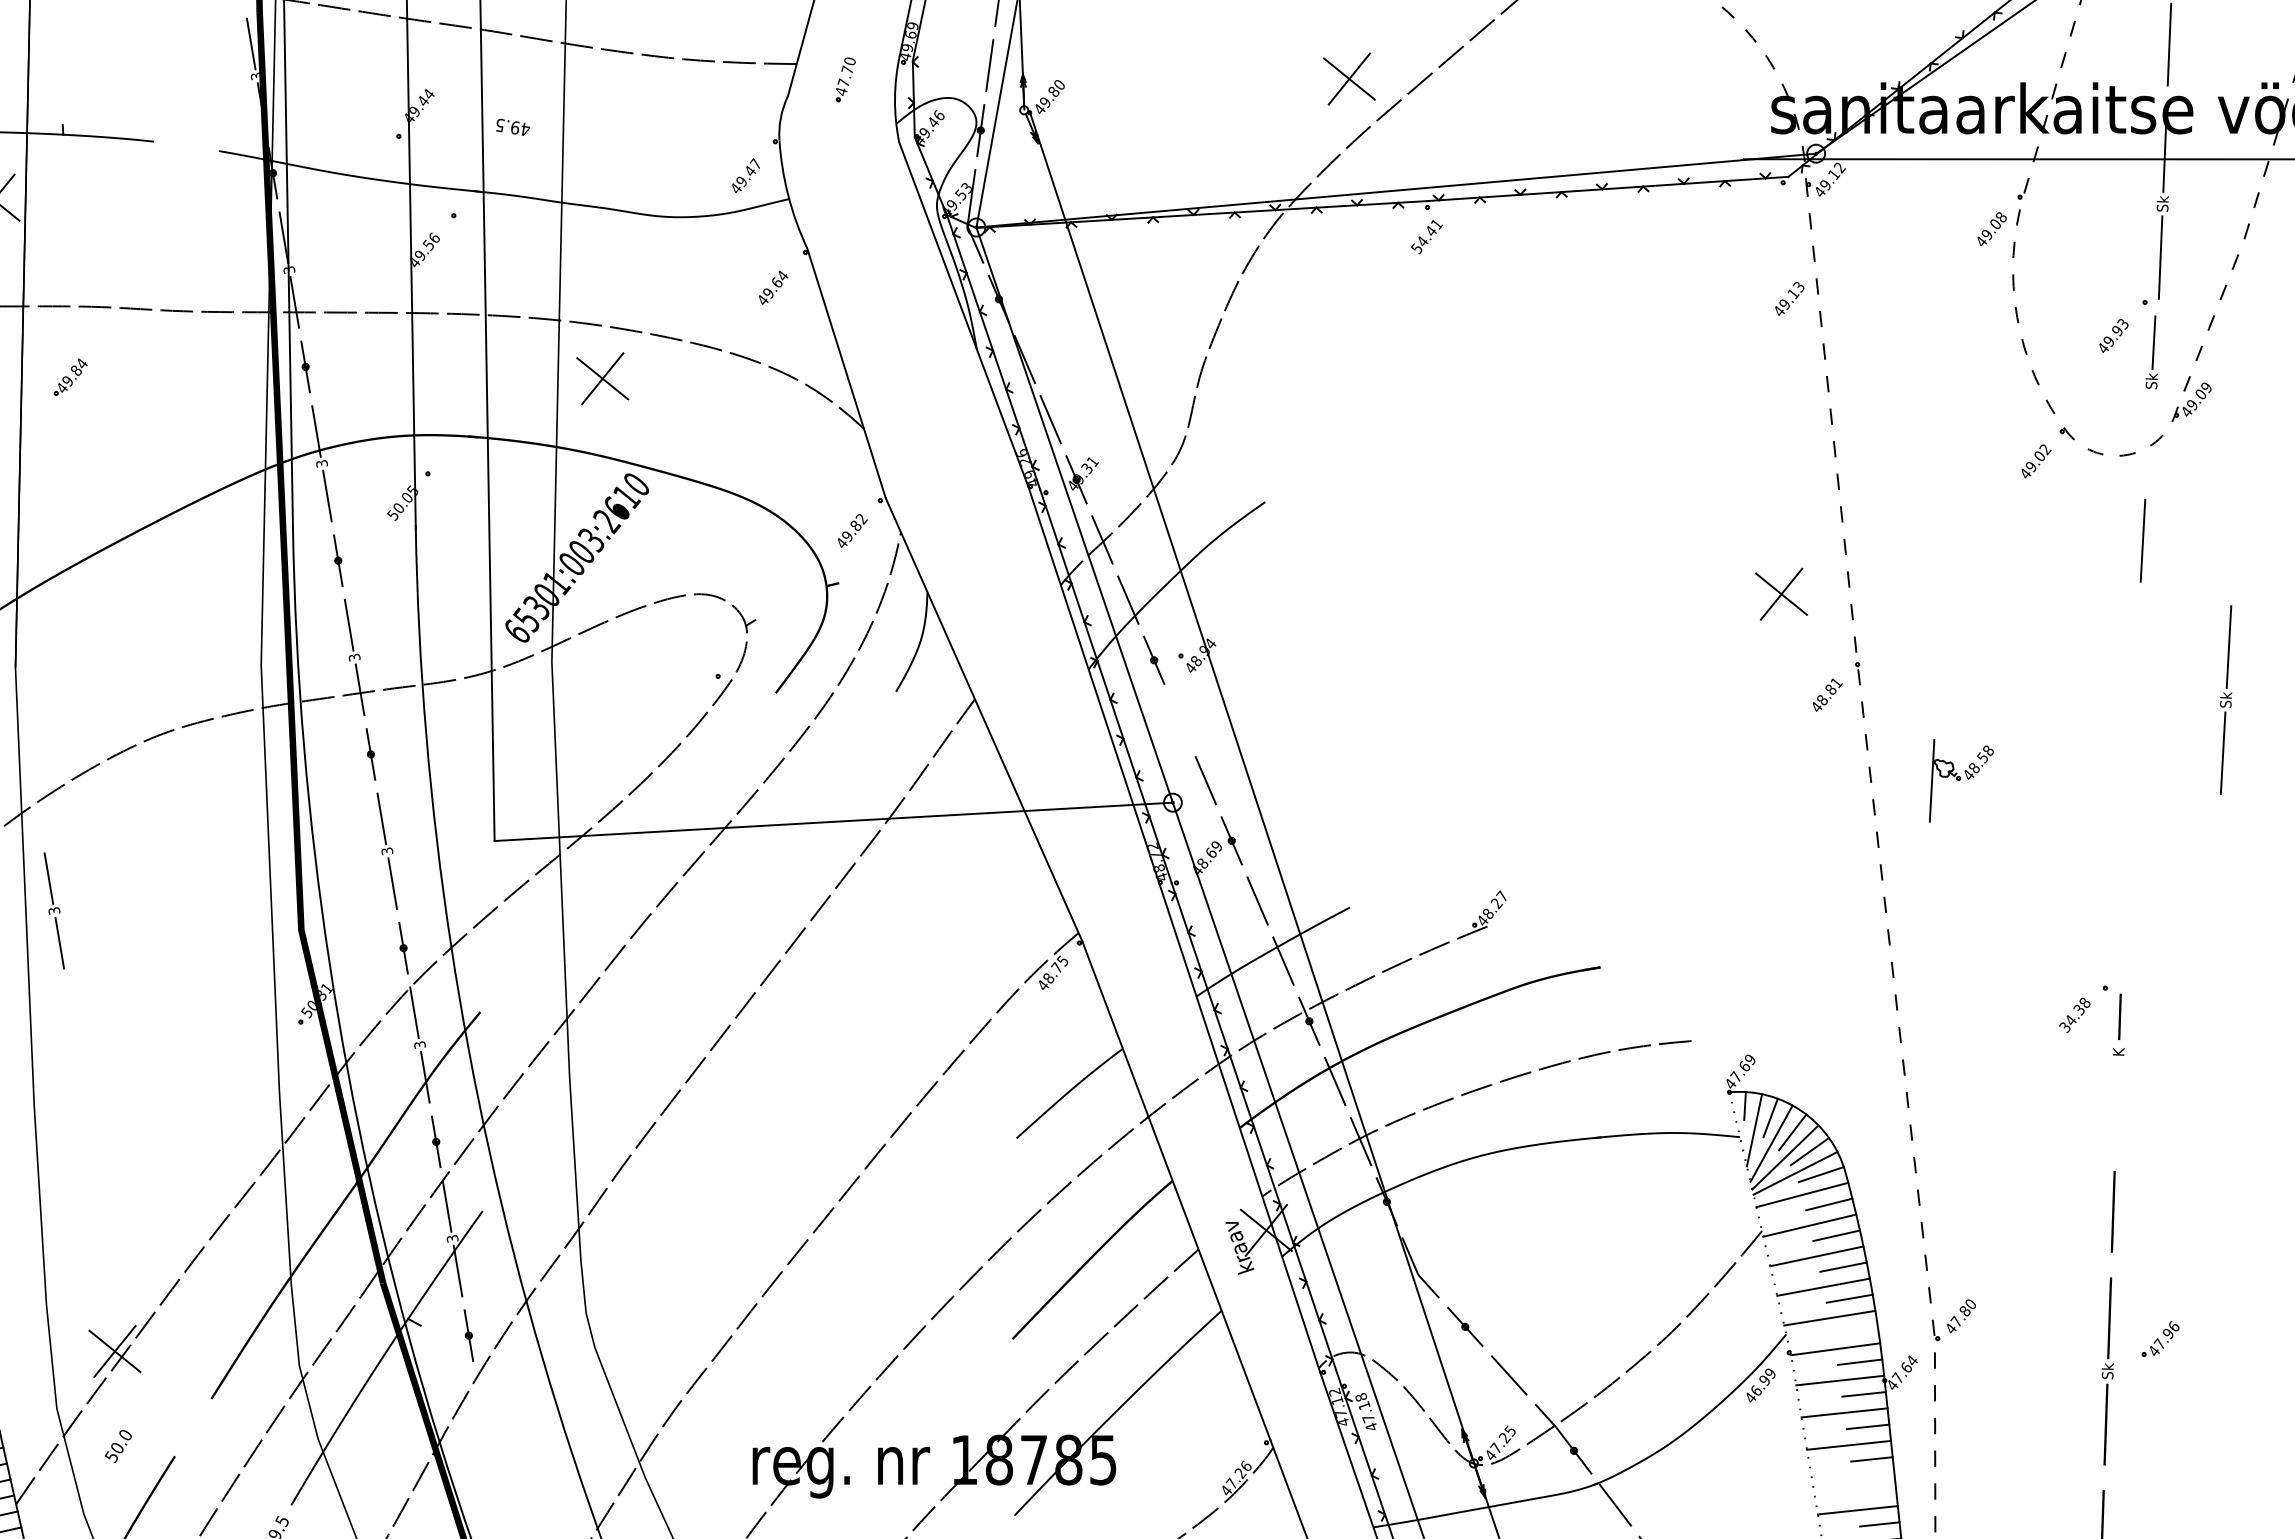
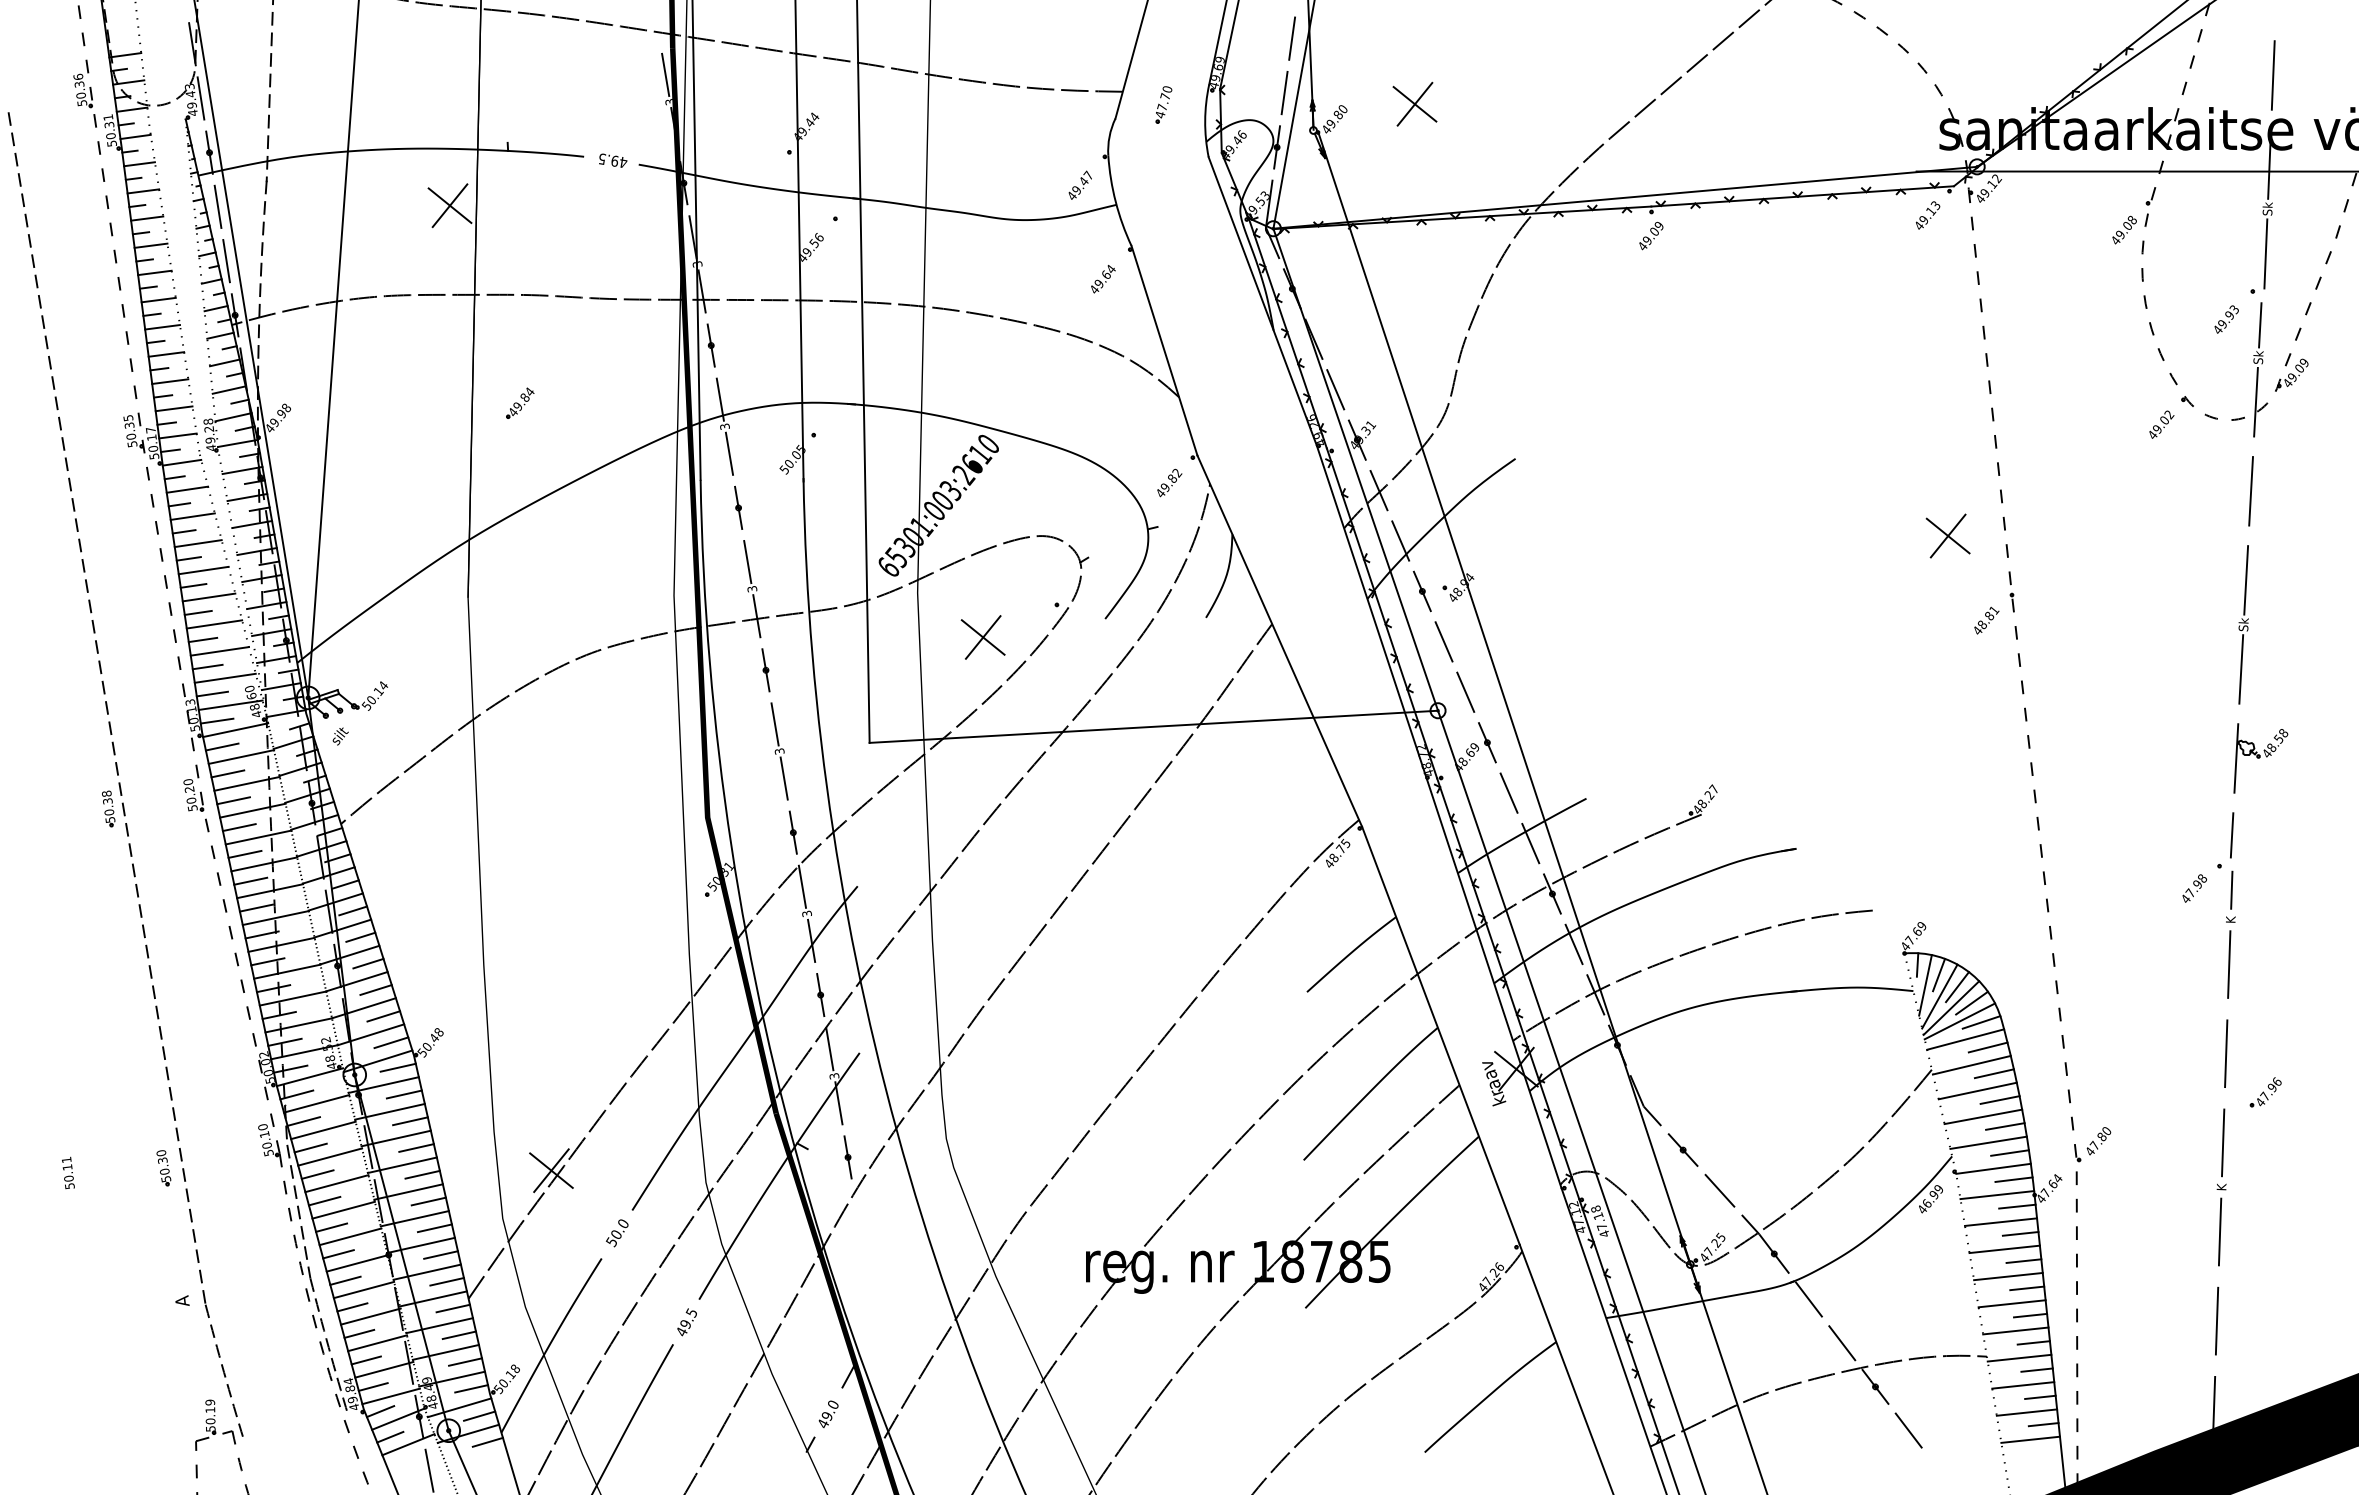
part: (1348, 78) -> (1414, 103), moved
text: (513, 127) -> (613, 160), moved
text: (1426, 236) -> (1650, 236), 54.41 -> 49.09
text: (1790, 298) -> (1928, 215), moved
part: (70, 376) -> (520, 402), moved
part: (601, 378) -> (982, 637), moved
line: (2148, 433) -> (2255, 401), added
part: (2225, 699) -> (2243, 624), moved
line: (1179, 720) -> (1443, 641), added
part: (1960, 780) -> (2260, 758), moved
part: (54, 910) -> (500, 801), removed
line: (2120, 951) -> (2232, 835), added
text: (2071, 1018) -> (2191, 891), 34.38 -> 47.98
line: (2117, 1105) -> (2229, 964), added
line: (1854, 1329) -> (2009, 1152), added
part: (2160, 1339) -> (2265, 1092), moved
text: (2107, 1370) -> (2221, 1186), Sk -> K
text: (118, 1446) -> (617, 1233), moved
line: (1853, 1477) -> (2008, 1276), added
line: (1876, 1492) -> (2027, 1288), added

